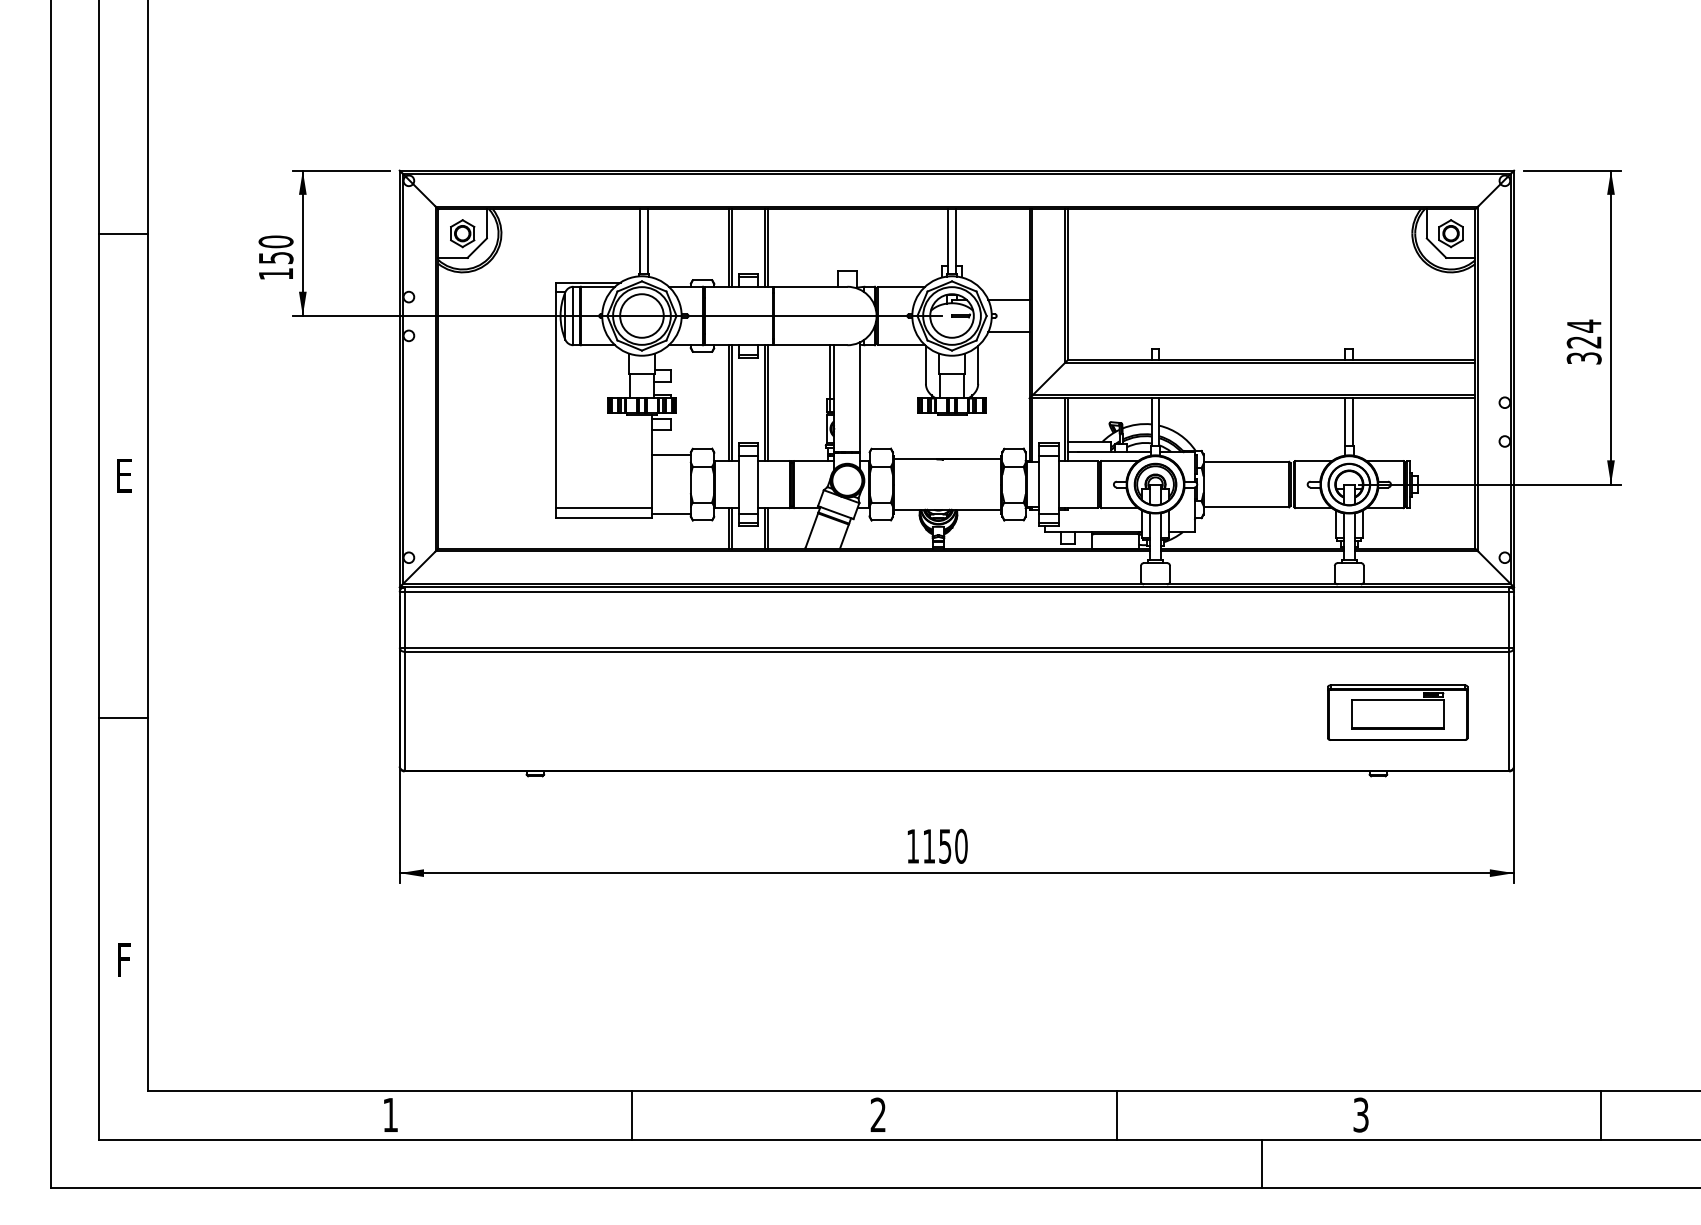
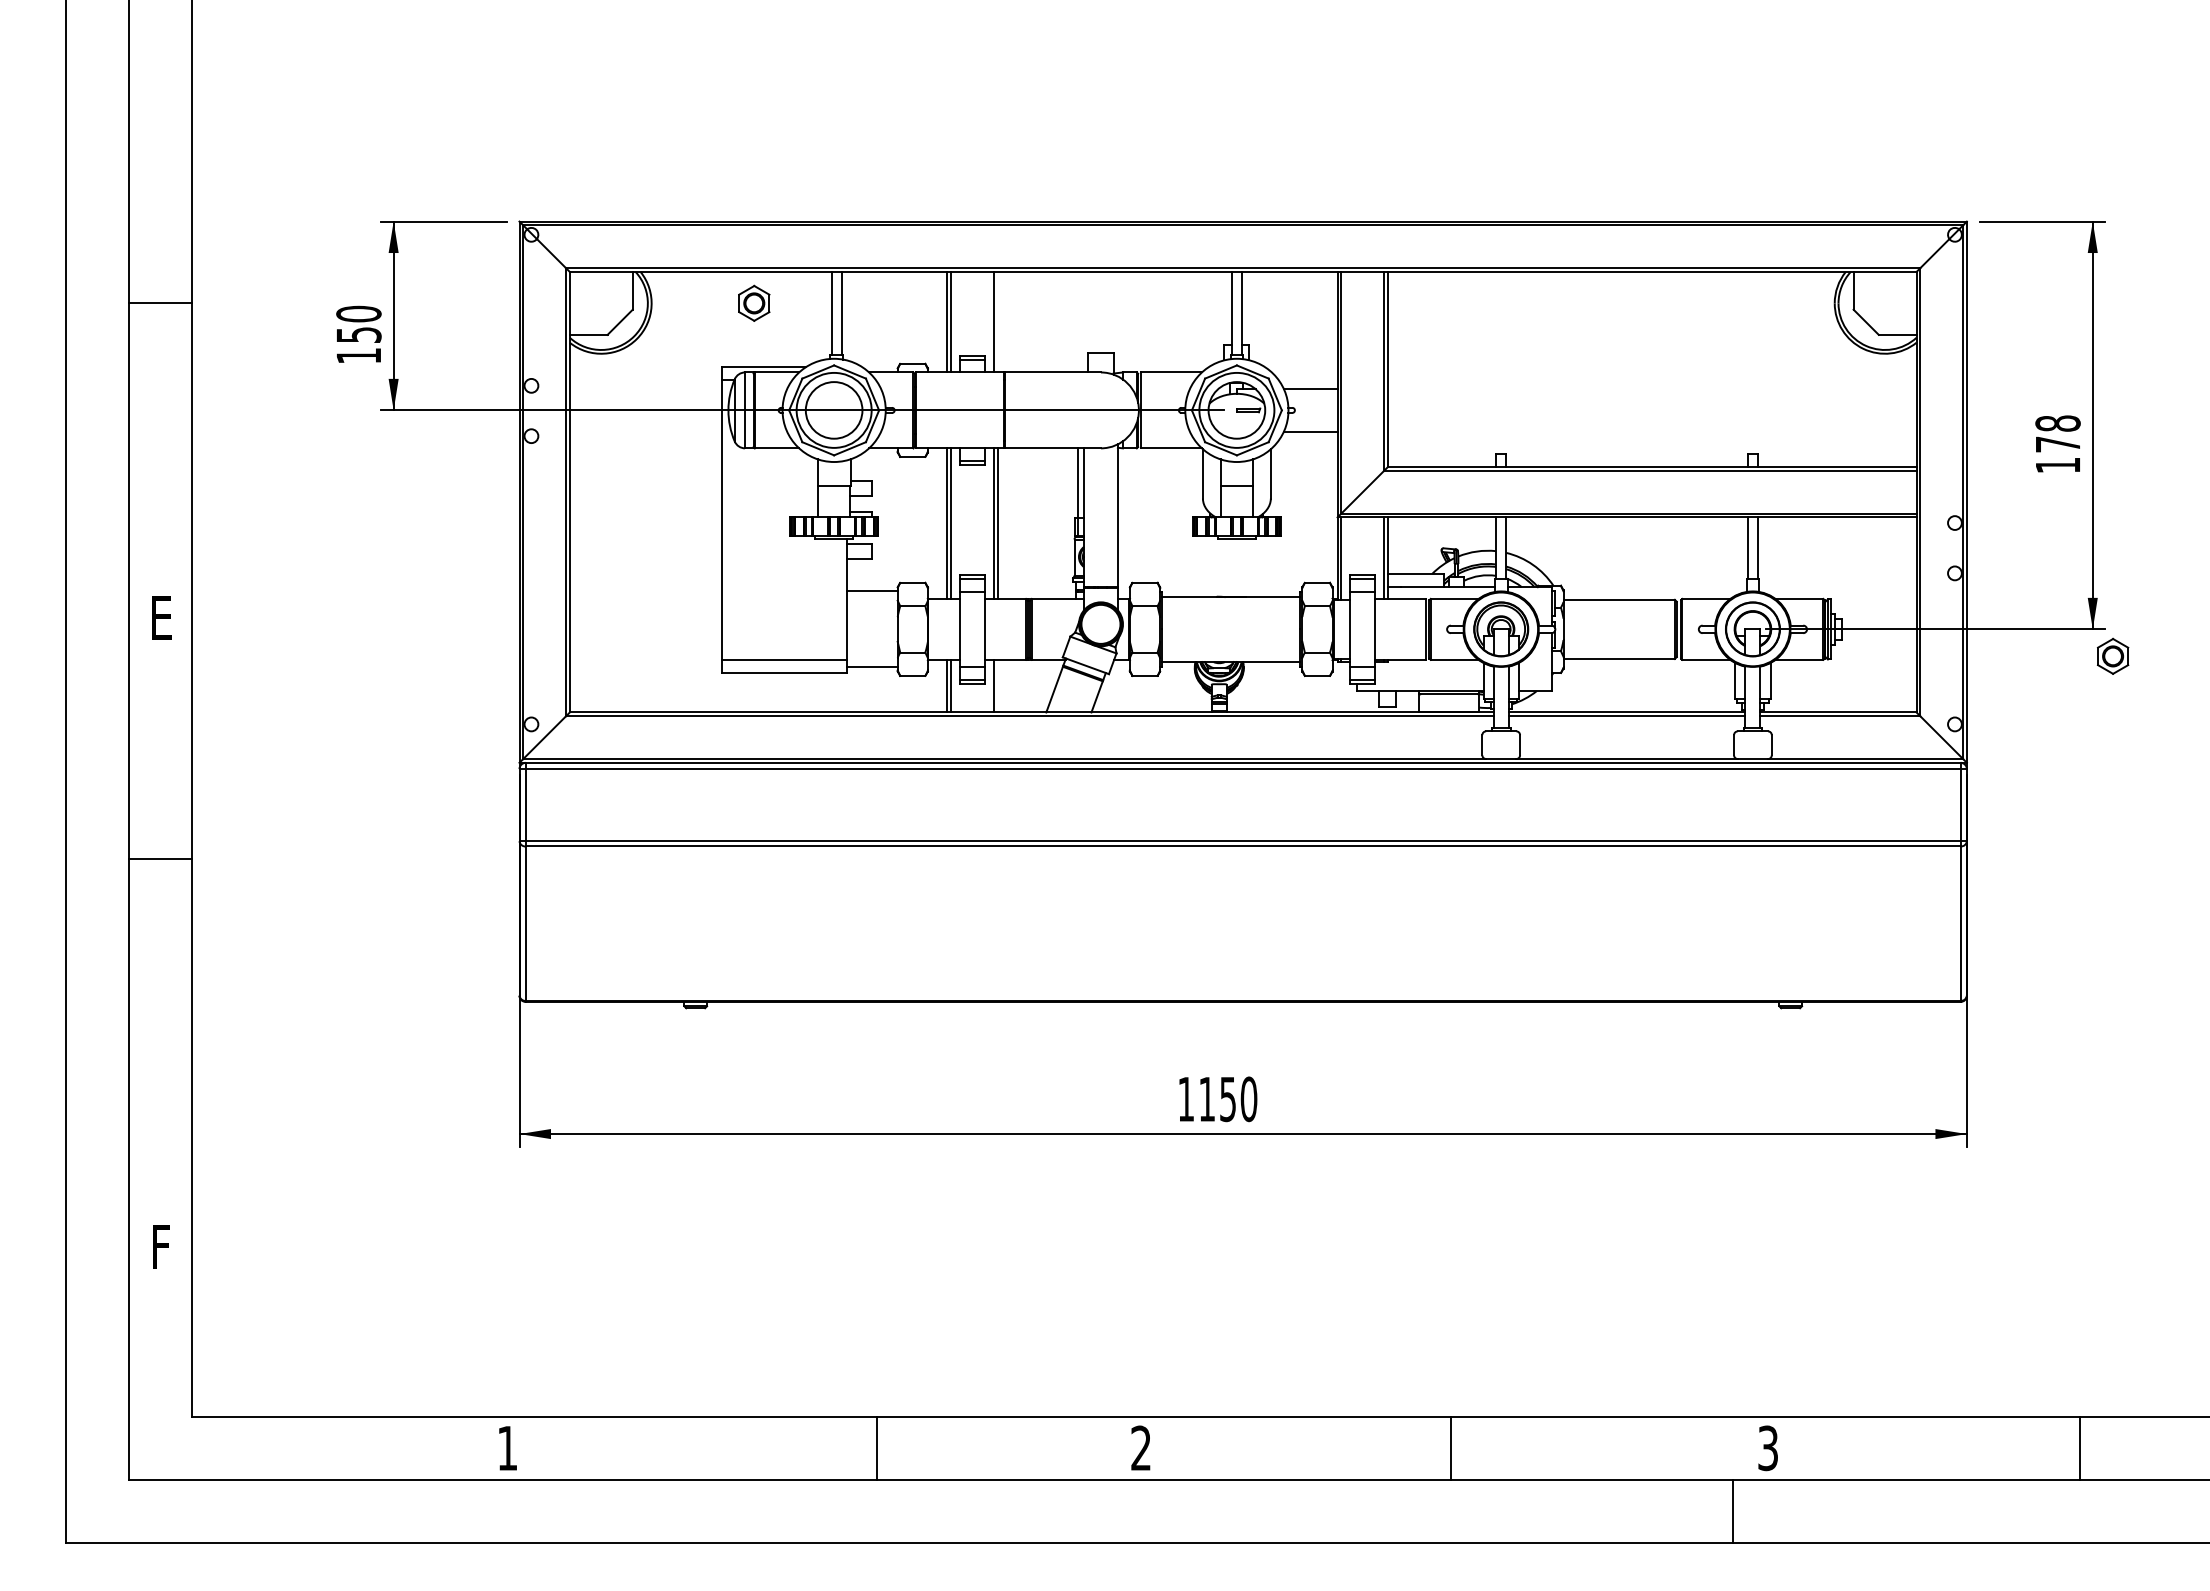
part: (462, 232) -> (754, 302), moved
part: (1451, 232) -> (2113, 655), moved
line: (767, 247) -> (997, 321), removed
text: (1583, 342) -> (2057, 444), 324 -> 178
line: (767, 527) -> (997, 685), removed
part: (1397, 712) -> (1815, 925), removed
line: (123, 717) -> (160, 858), moved
line: (632, 1115) -> (877, 1448), moved
line: (1262, 1163) -> (1732, 1511), moved

